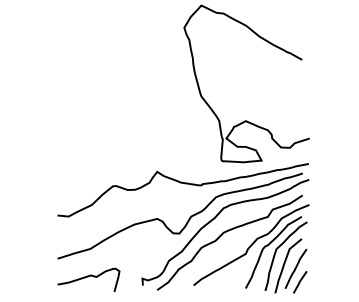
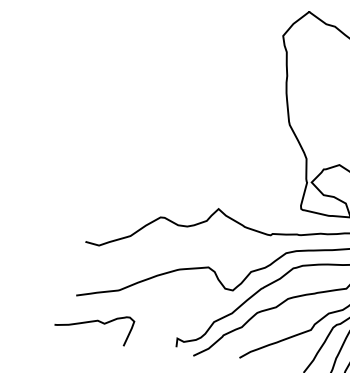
curve: (88, 277) -> (94, 322), moved

